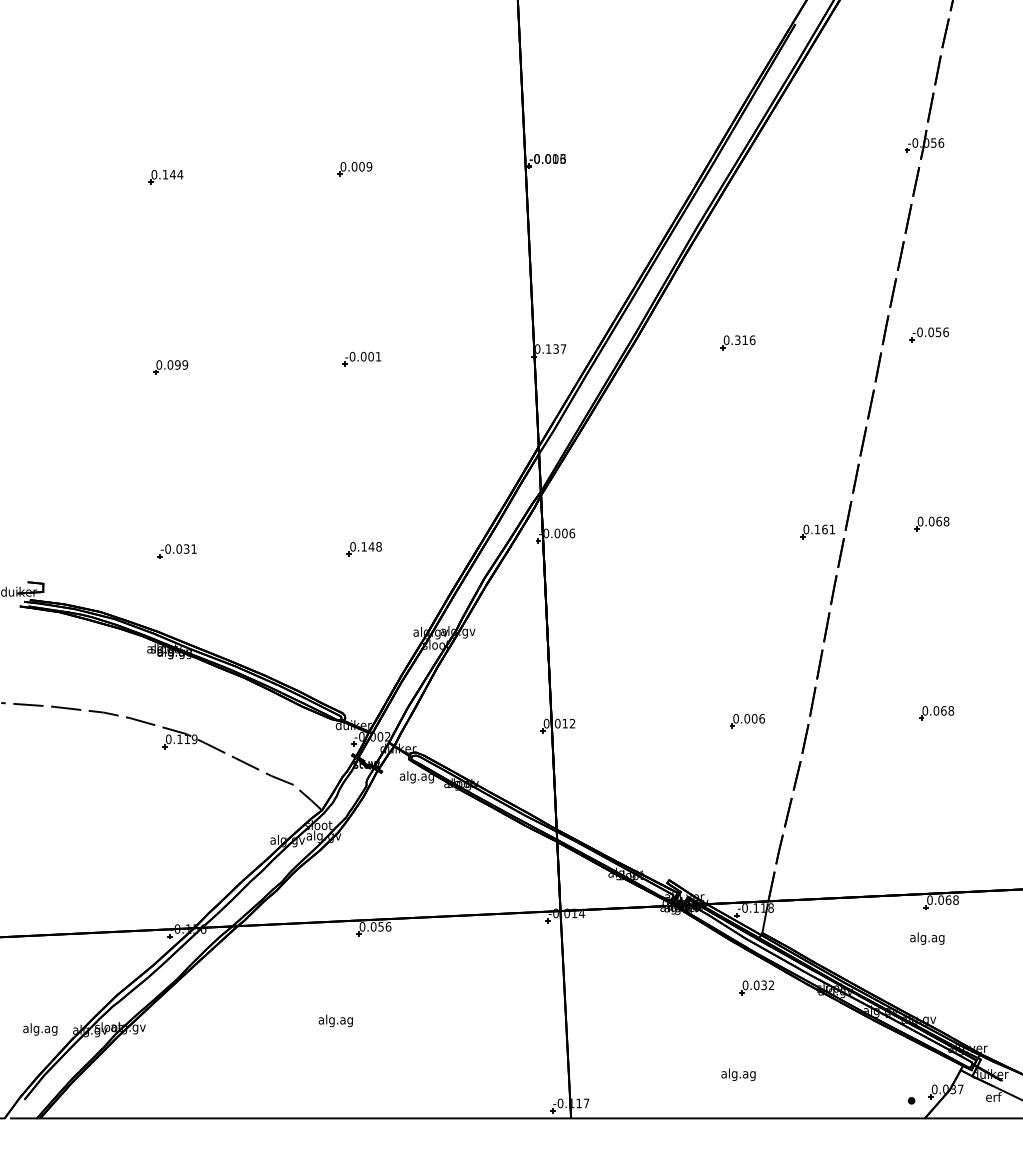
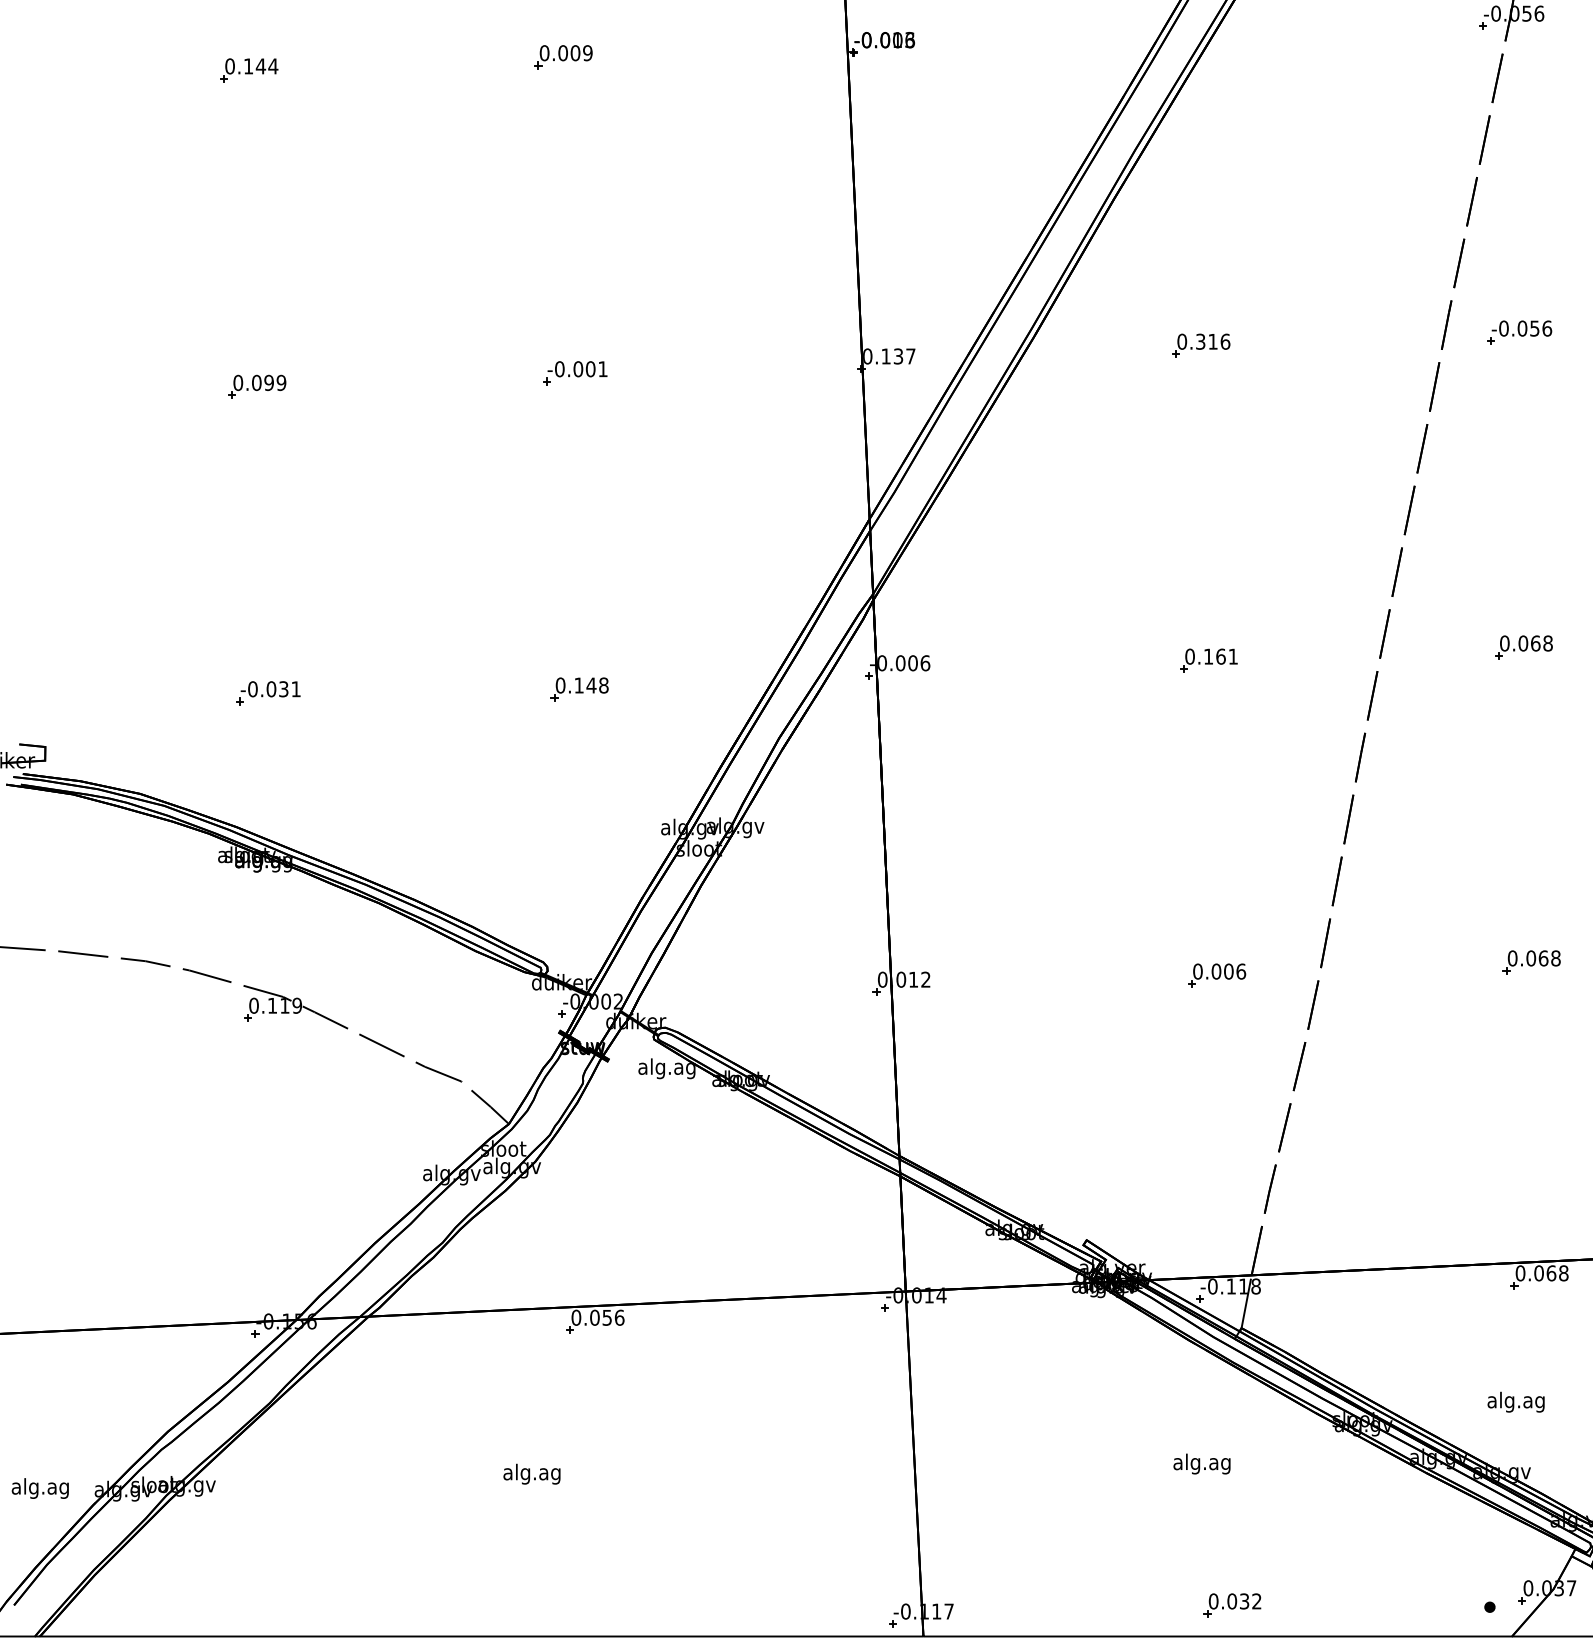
part: (817, 531) -> (1208, 659), moved
text: (927, 938) -> (1516, 1402), moved
part: (756, 987) -> (1231, 1605), moved
text: (738, 1074) -> (1201, 1463), moved

